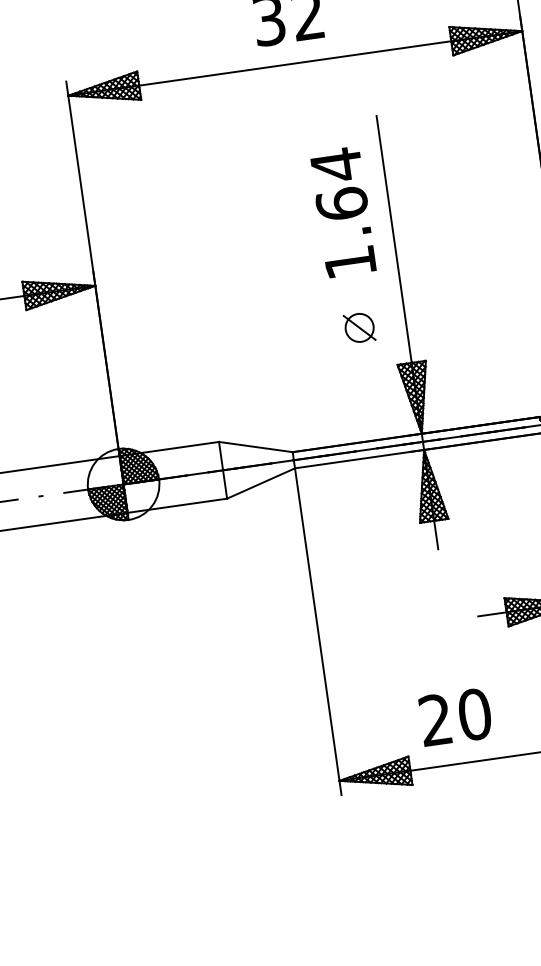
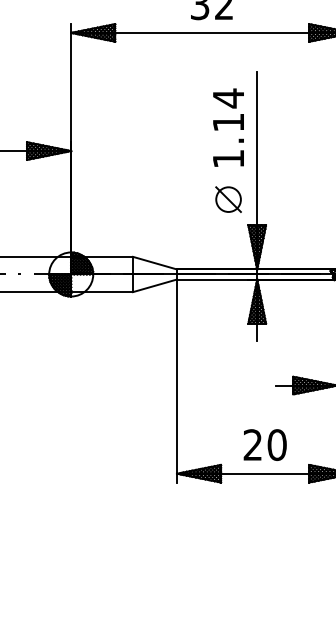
text: (341, 203) -> (228, 122), 1.64 -> 1.14
part: (359, 327) -> (228, 199), size x1.43
text: (454, 716) -> (264, 444), moved

